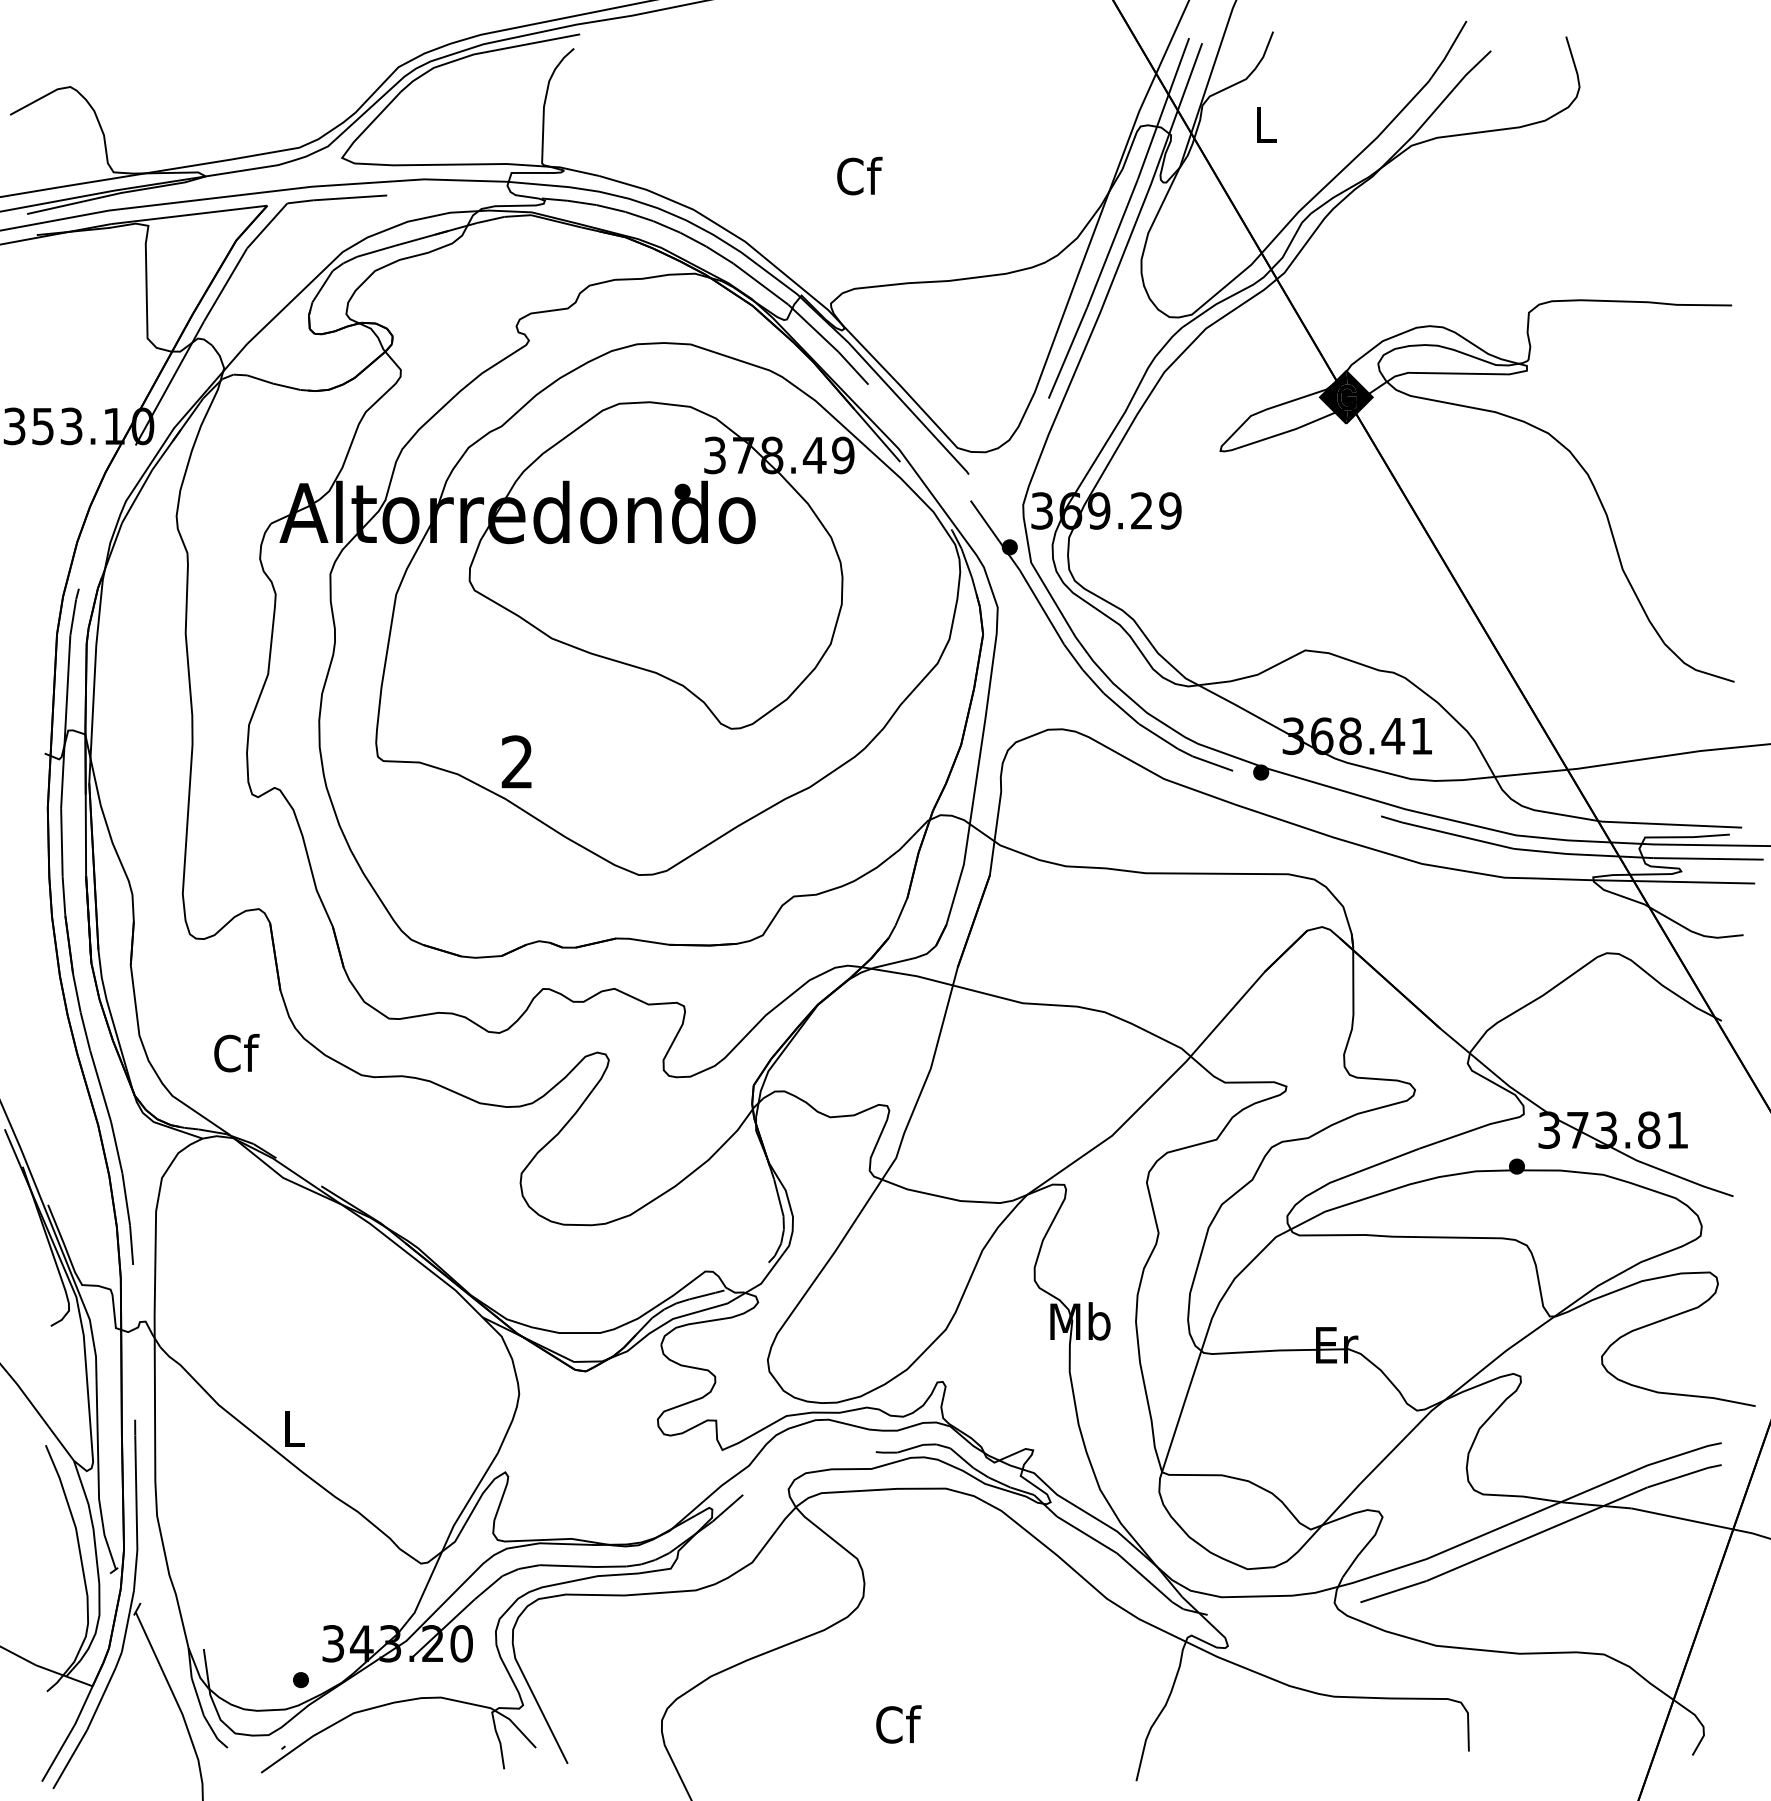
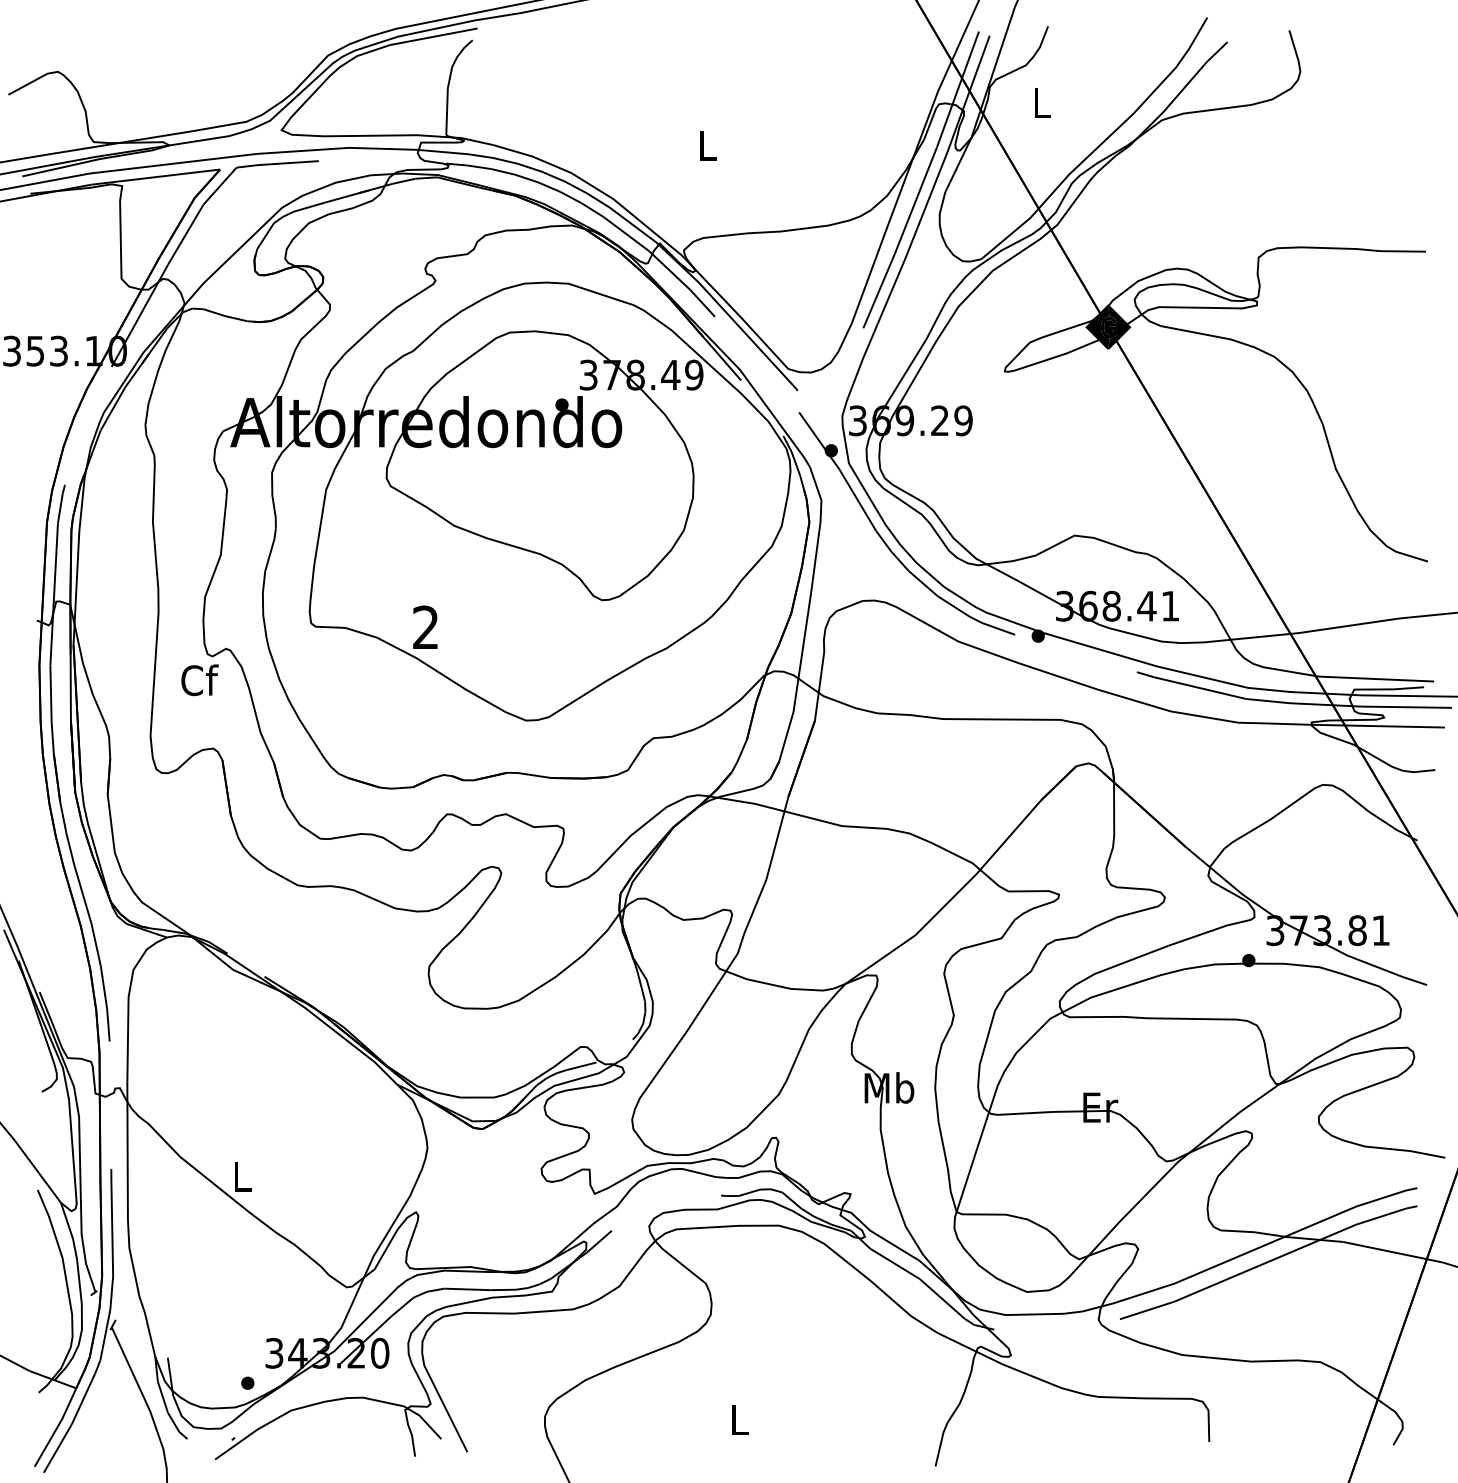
text: (859, 175) -> (707, 144), Cf -> L
text: (236, 1053) -> (199, 680), moved
text: (898, 1724) -> (739, 1419), Cf -> L

